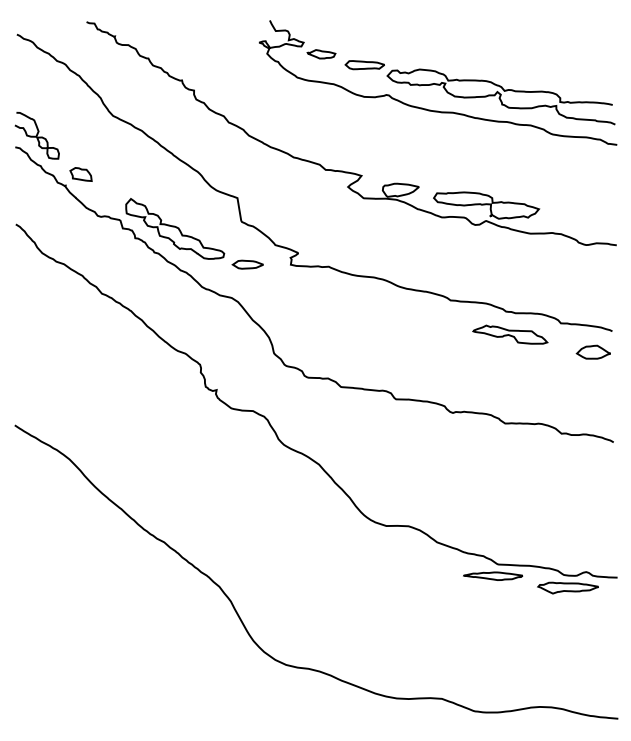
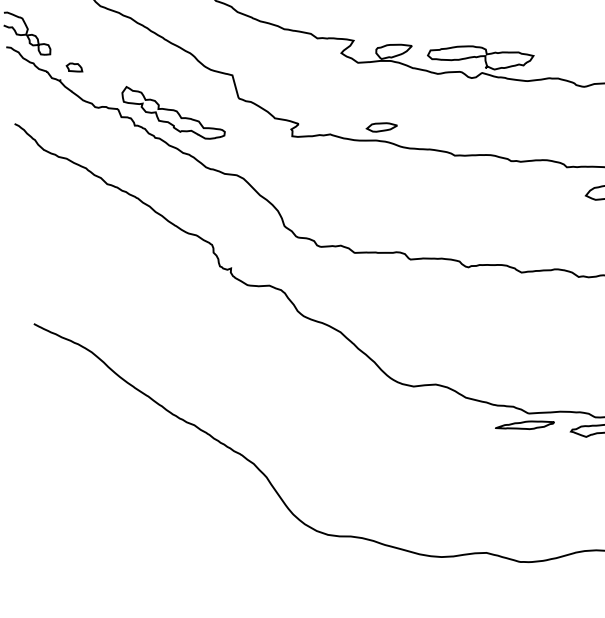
part: (80, 174) -> (73, 67), size x0.7
part: (247, 264) -> (381, 126), moved
part: (510, 334) -> (517, 183), removed

